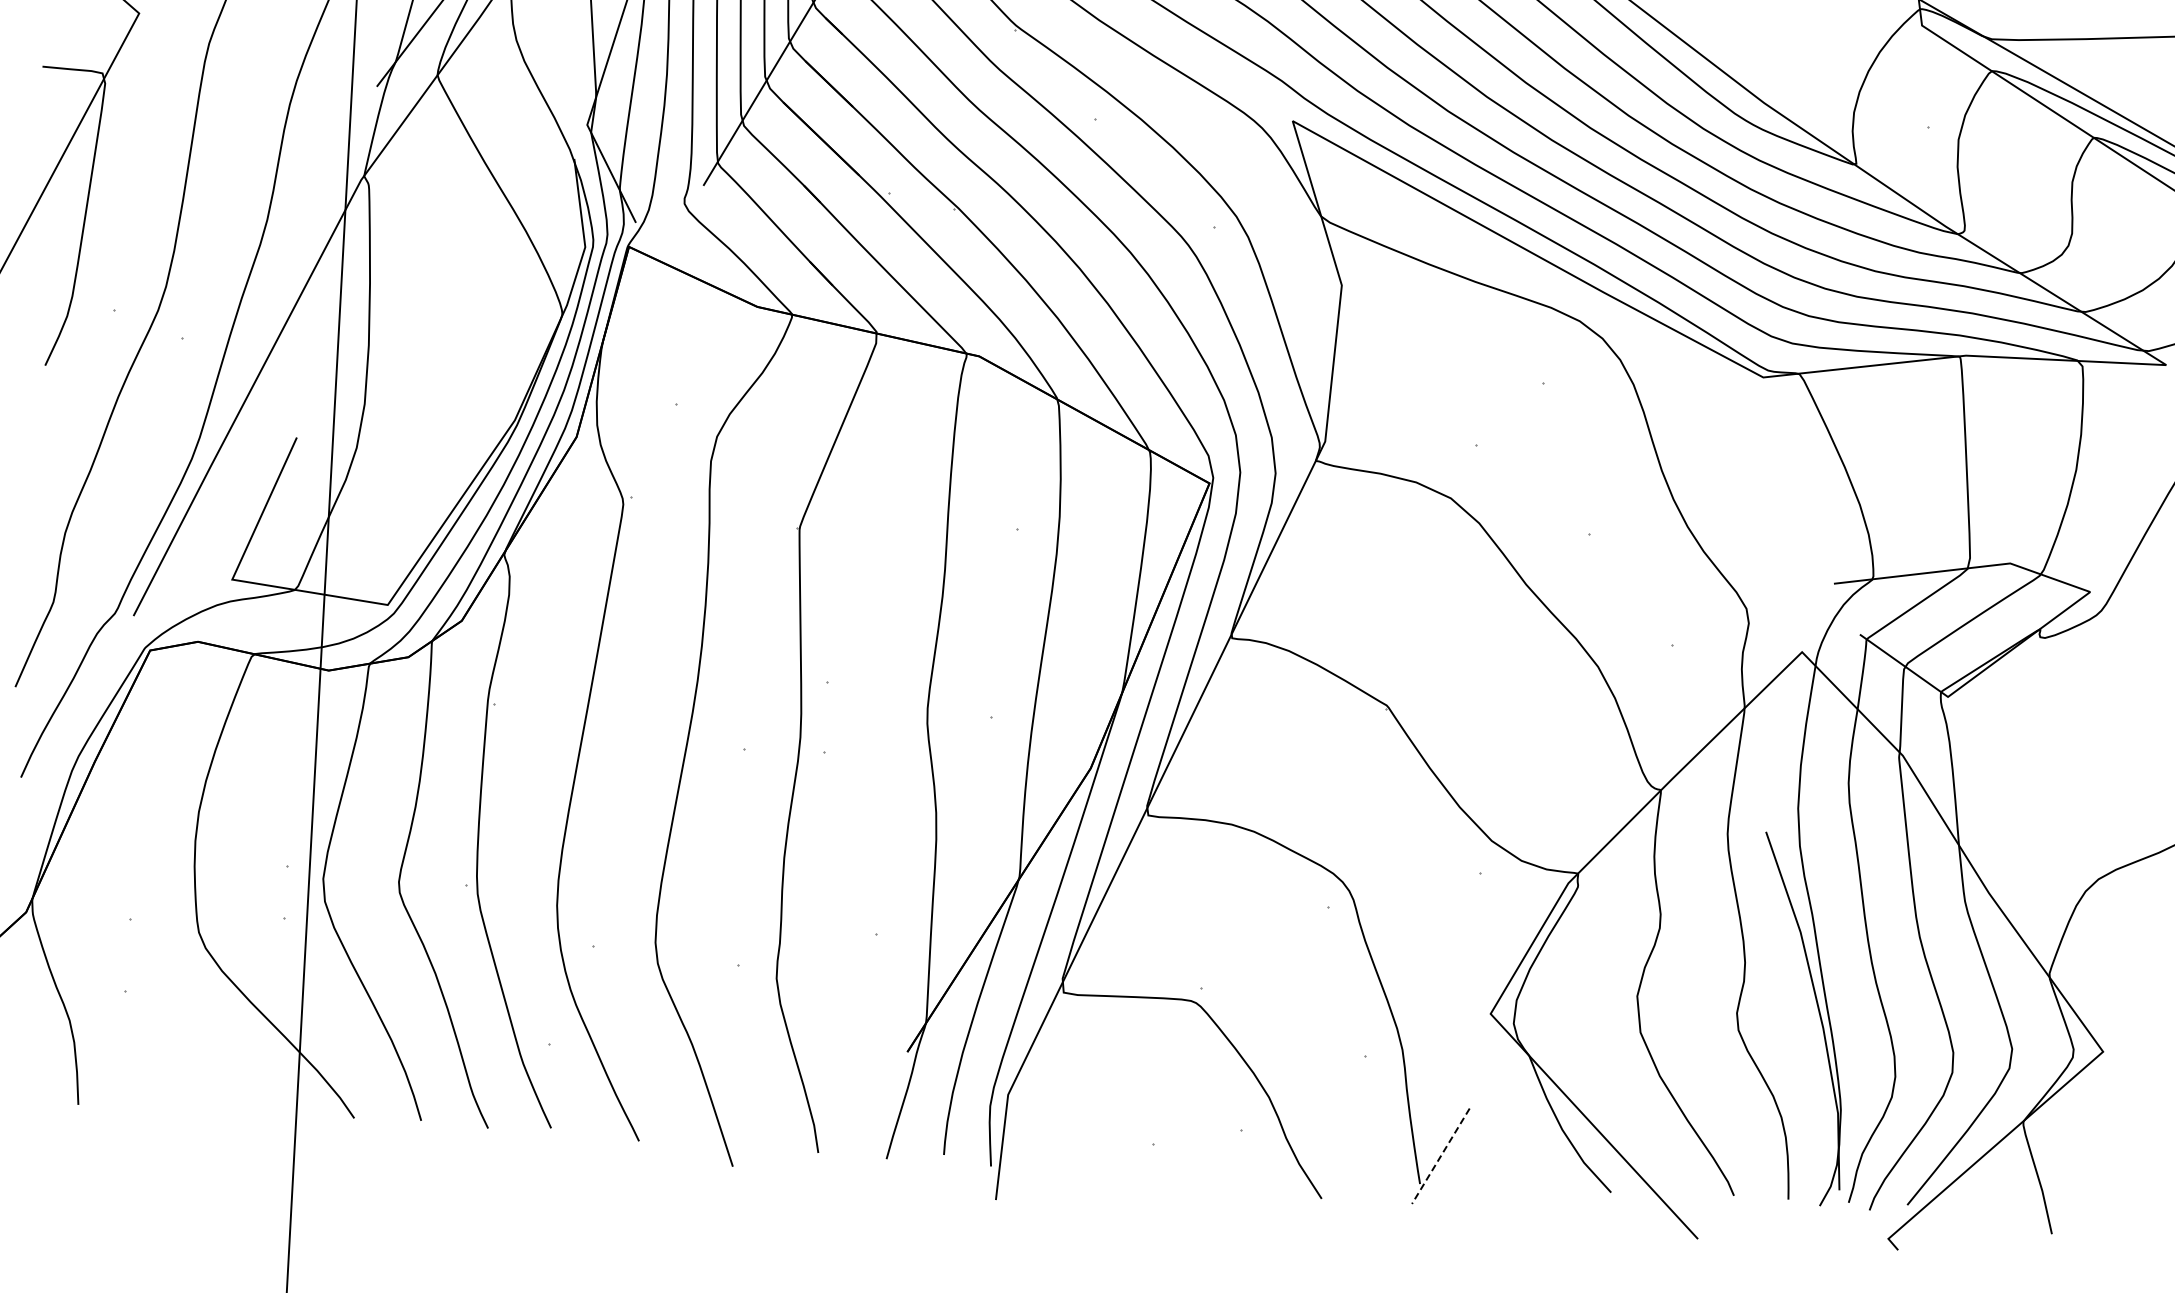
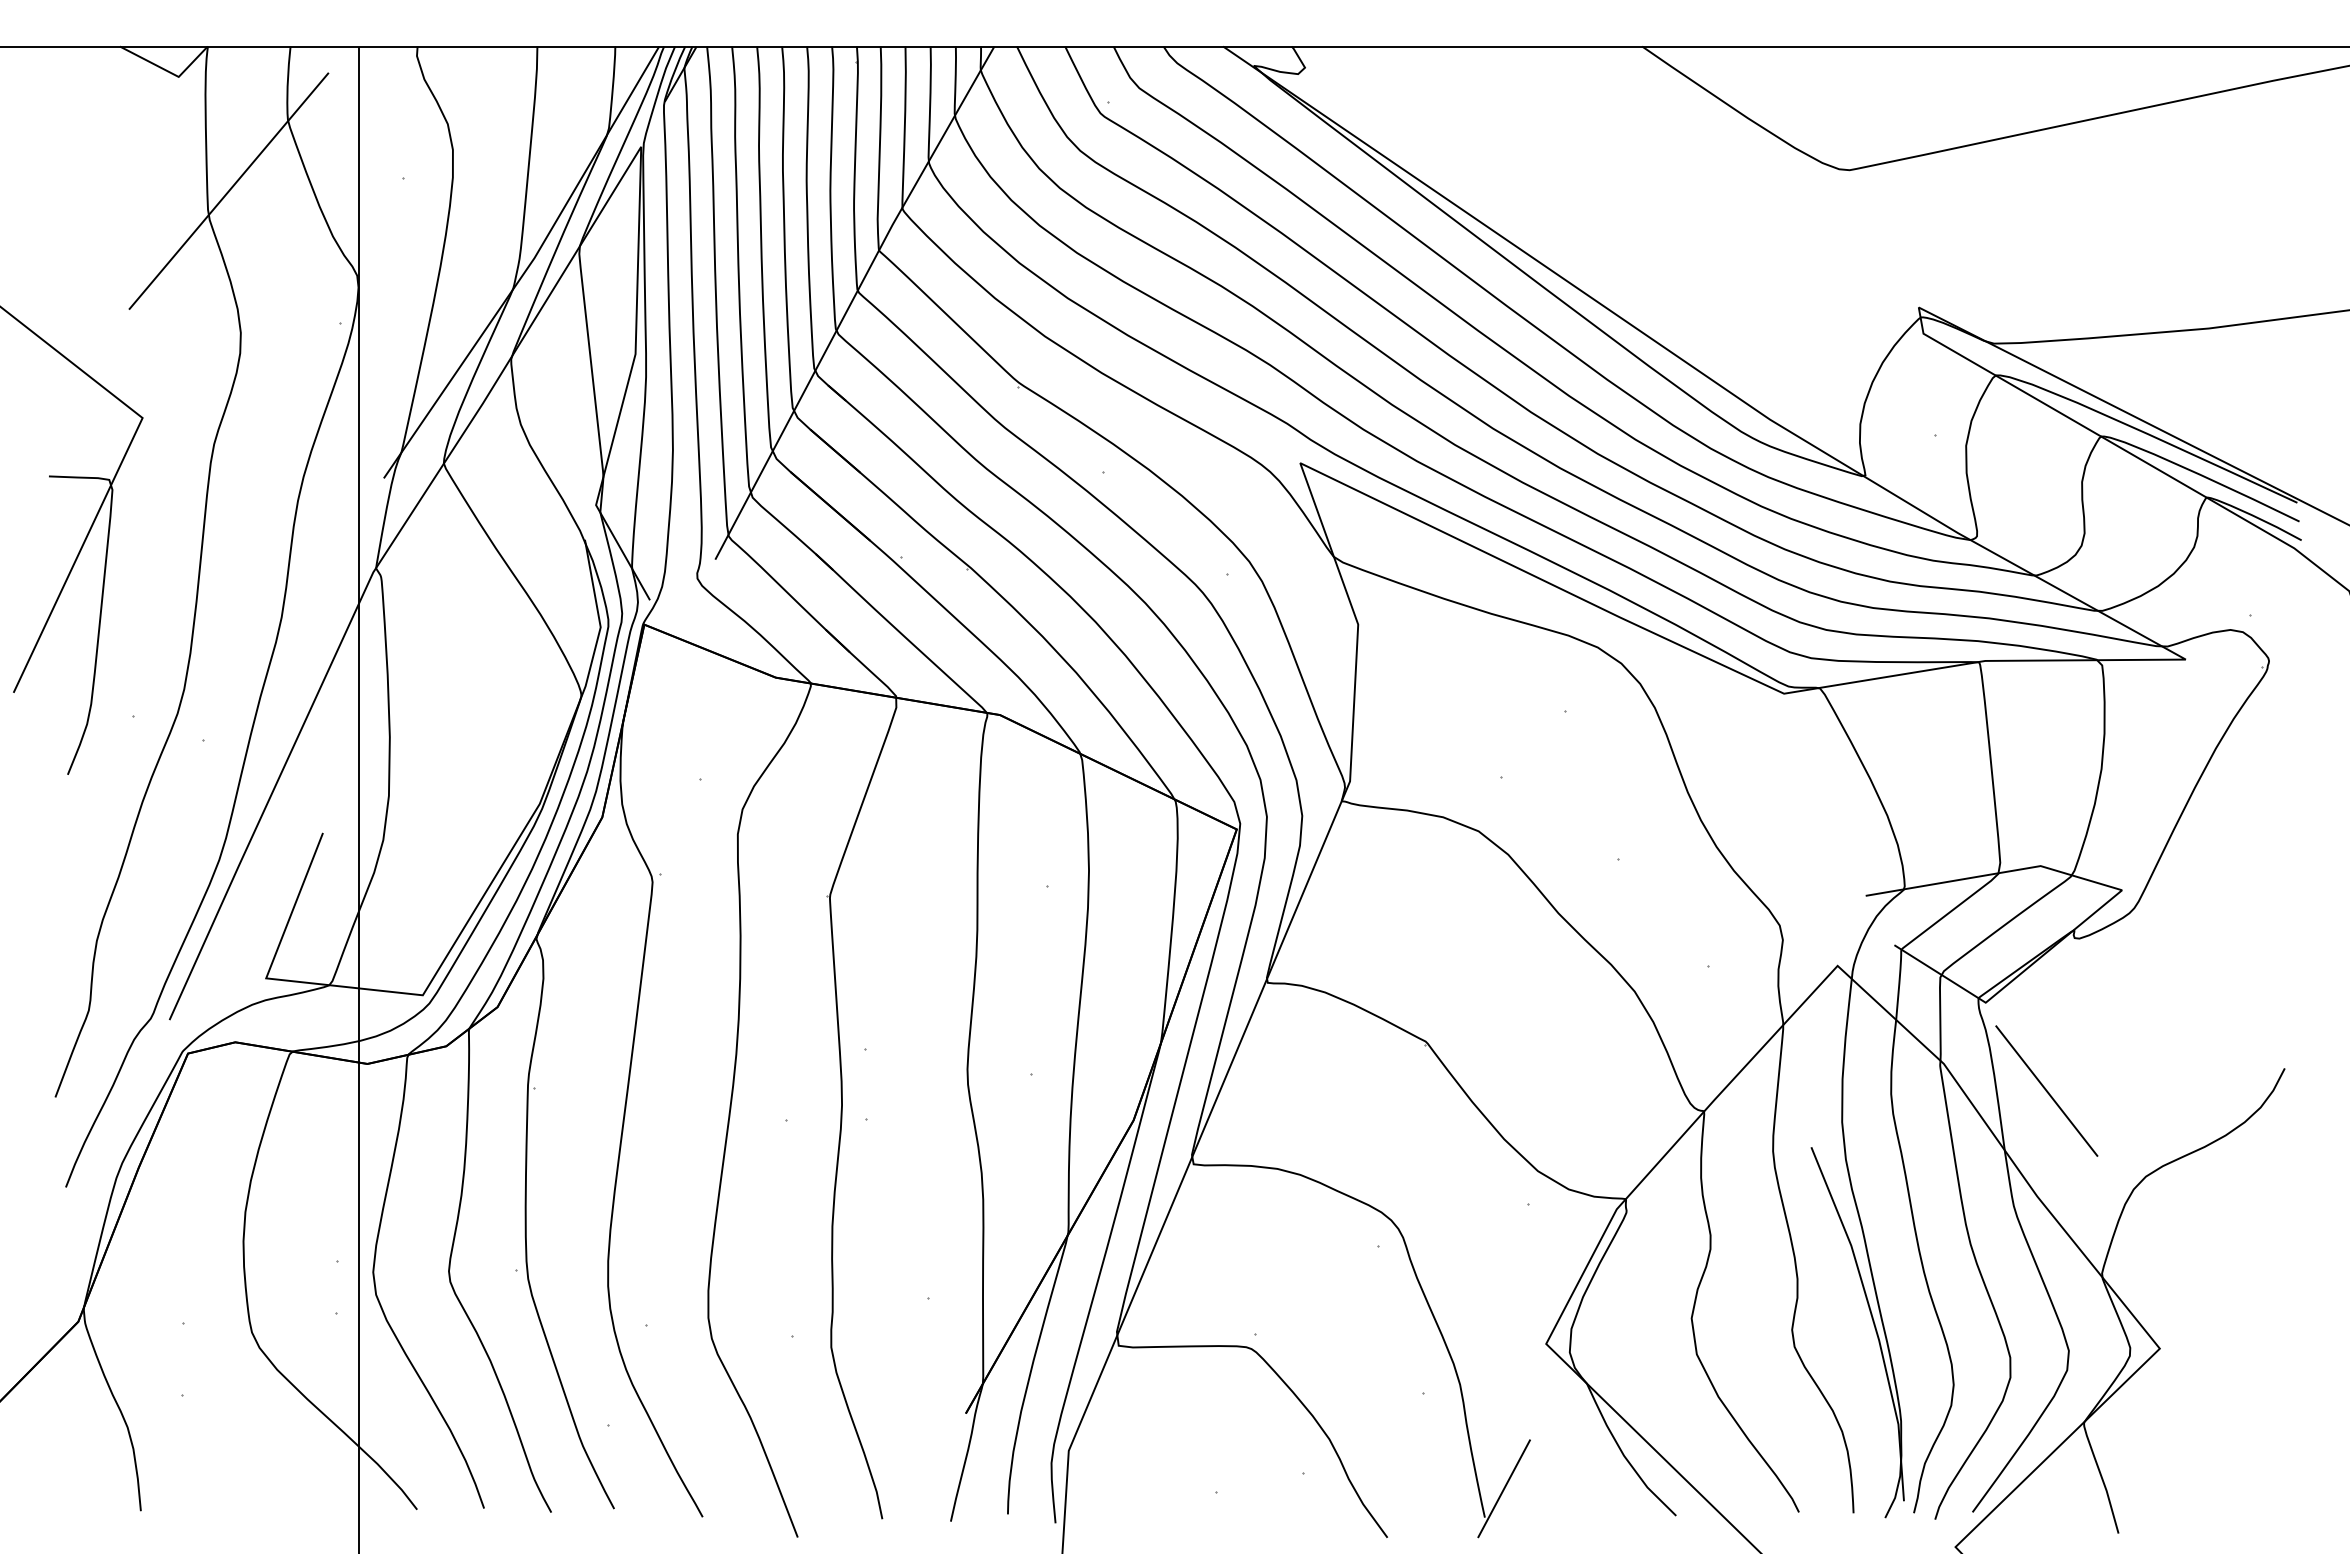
line: (2003, 787) -> (2046, 1090), added
line: (1441, 1155) -> (1504, 1488), dashed -> solid

